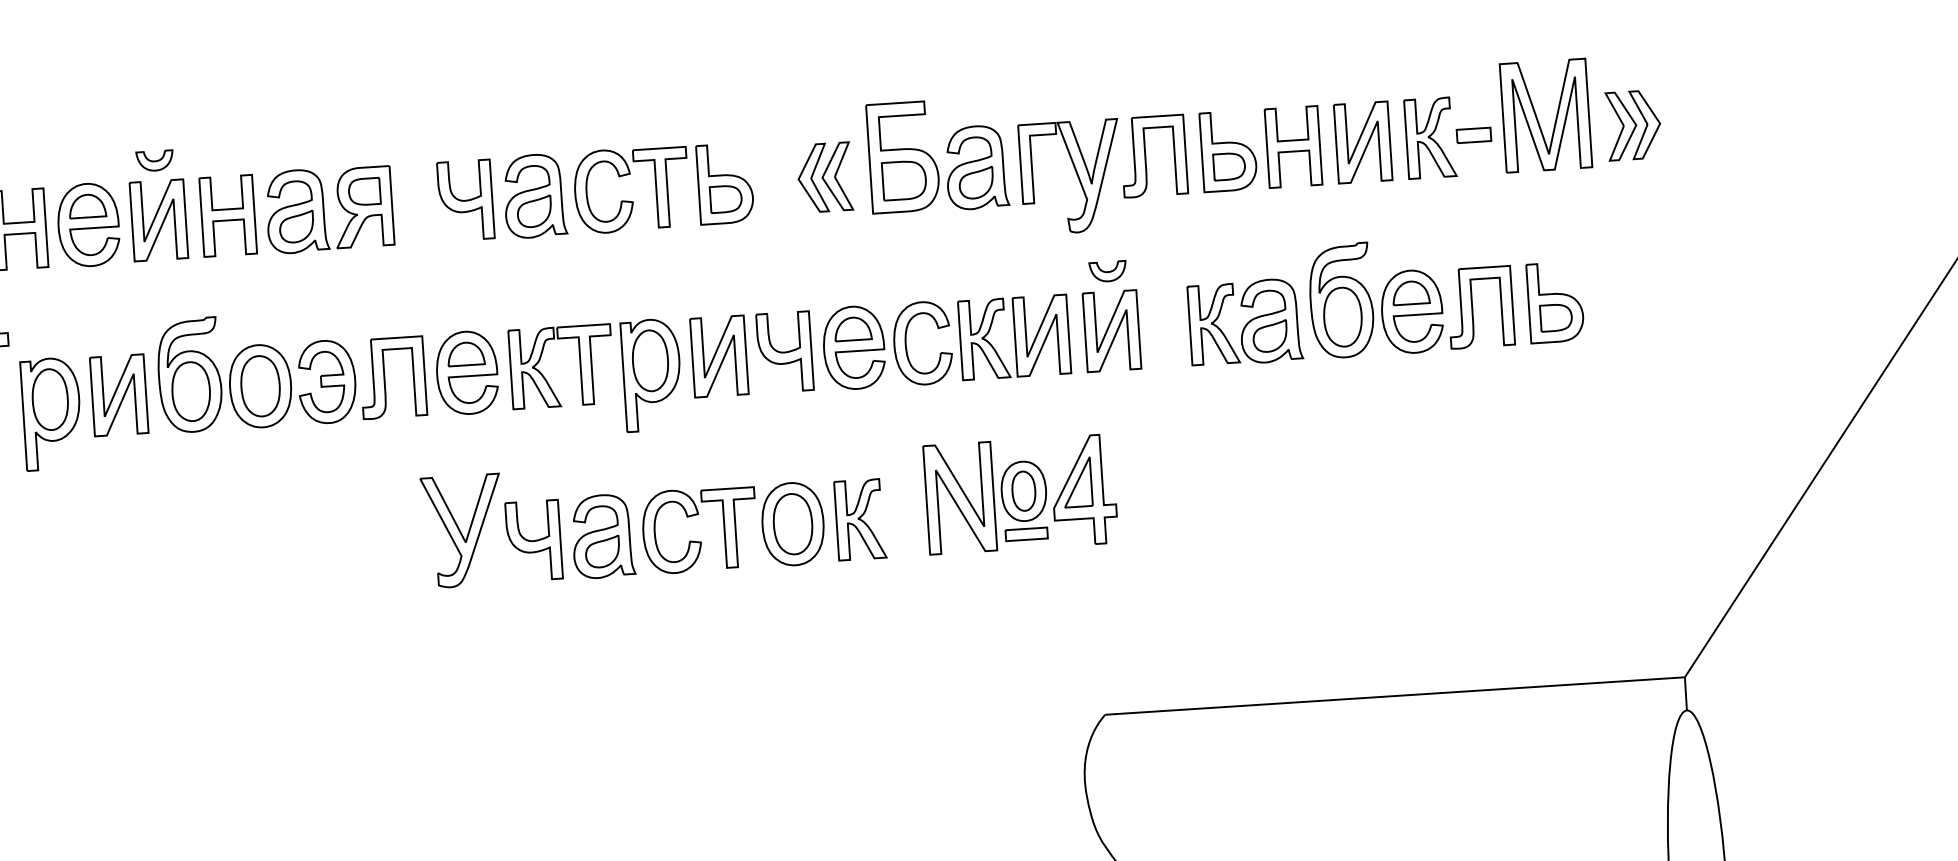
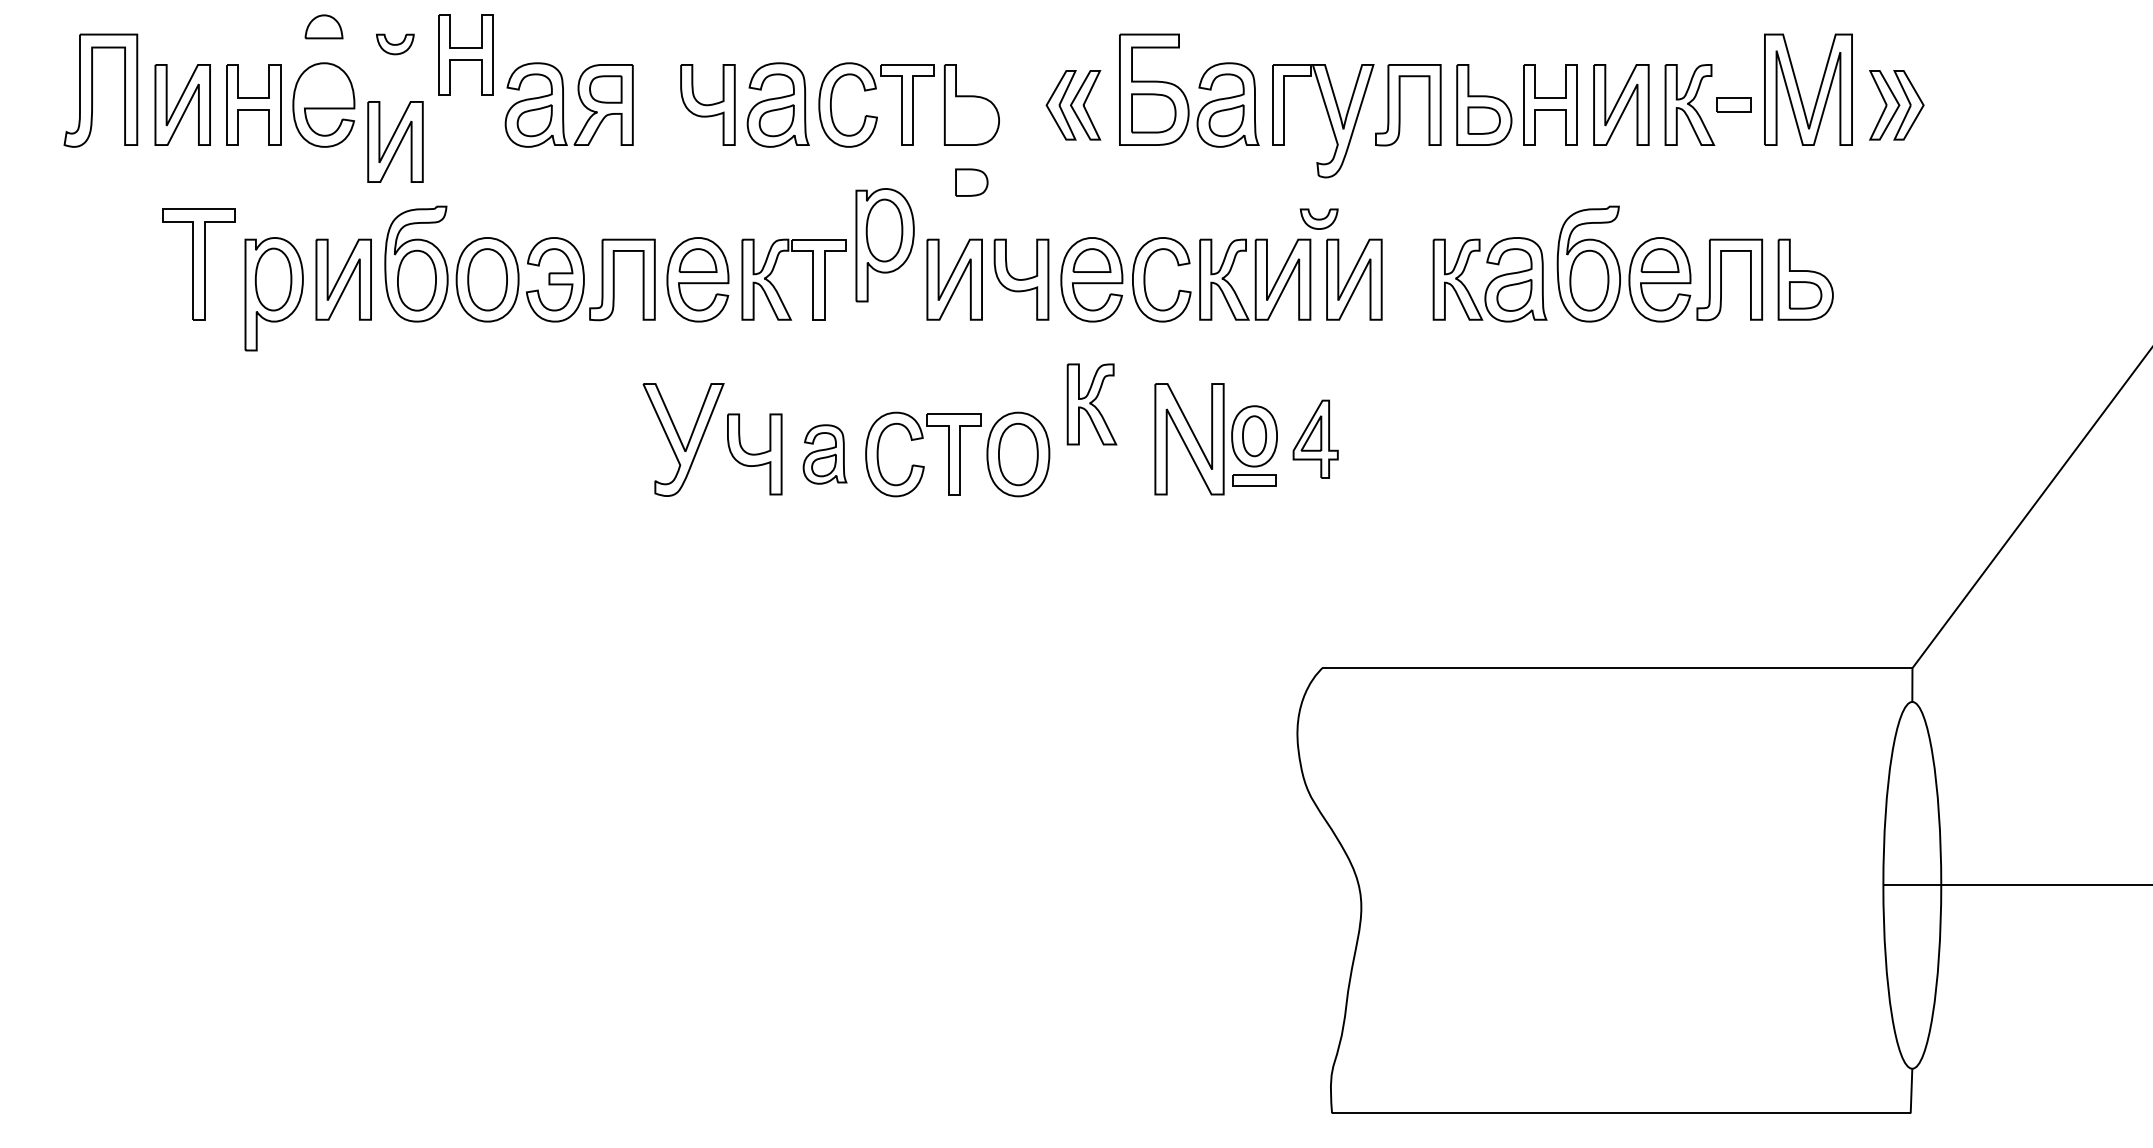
part: (725, 199) -> (971, 182), moved
part: (86, 205) -> (323, 26), moved
part: (227, 215) -> (465, 54), moved
part: (158, 219) -> (395, 141), moved
part: (1107, 271) -> (1318, 218), moved
part: (651, 375) -> (884, 245), moved
part: (1083, 490) -> (1315, 439), size x0.7
part: (859, 519) -> (1091, 404), moved
part: (602, 536) -> (824, 454), size x0.7

